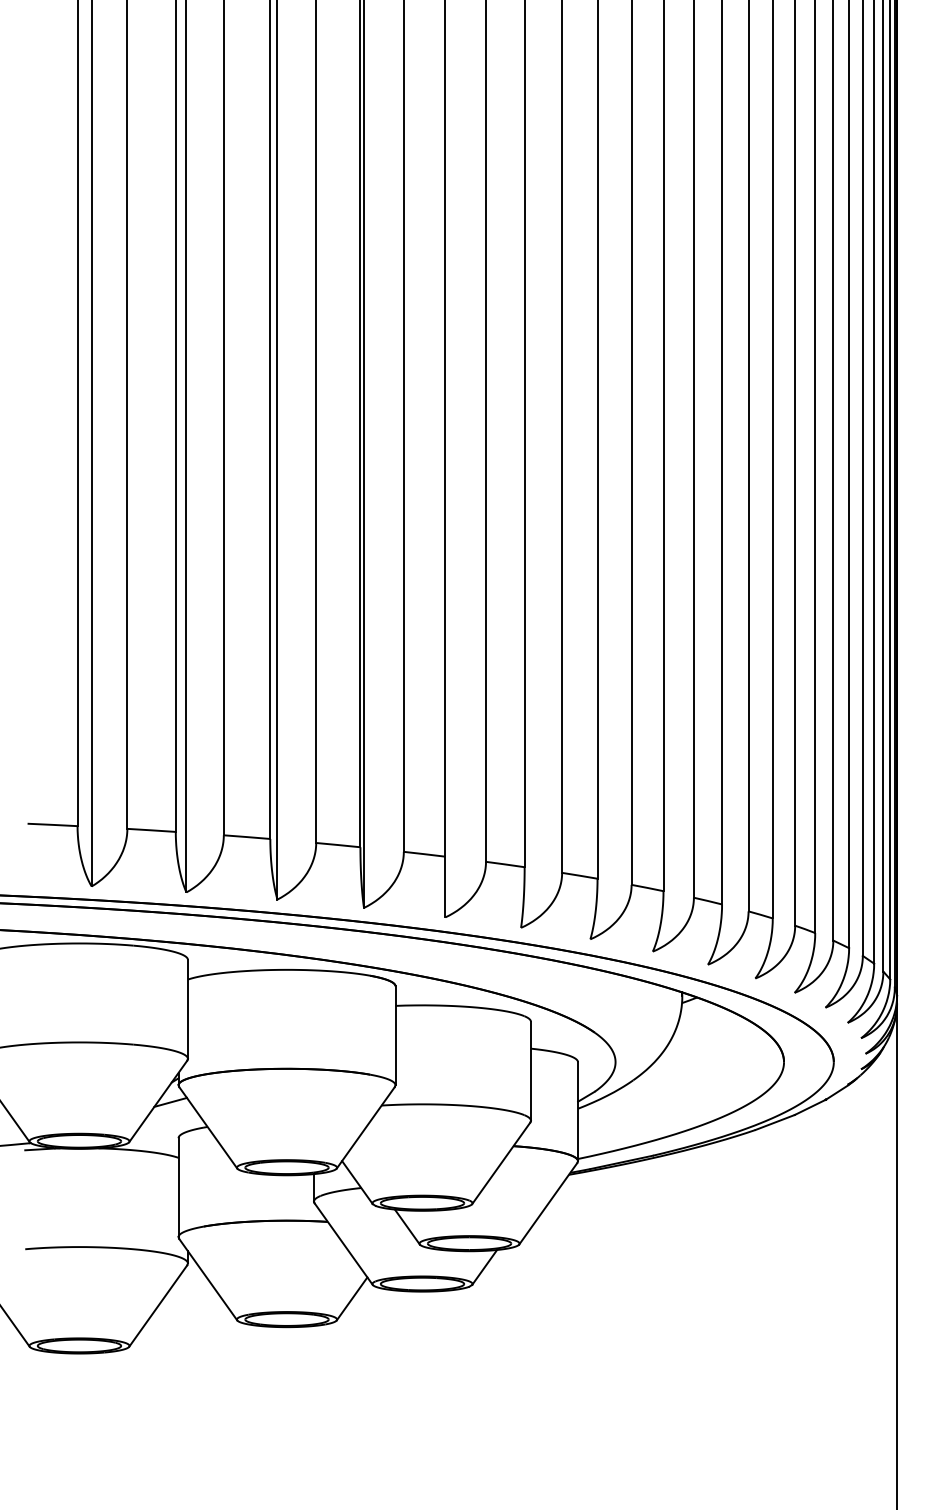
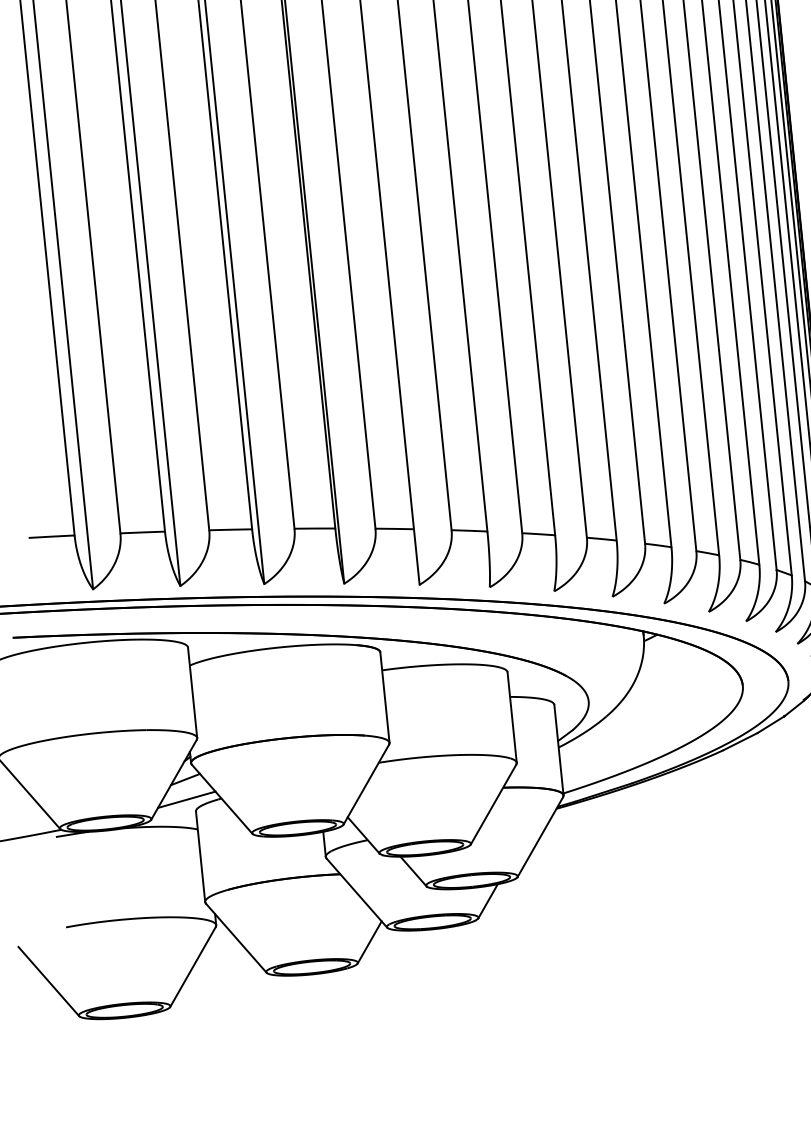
line: (169, 1124) -> (186, 799), added

